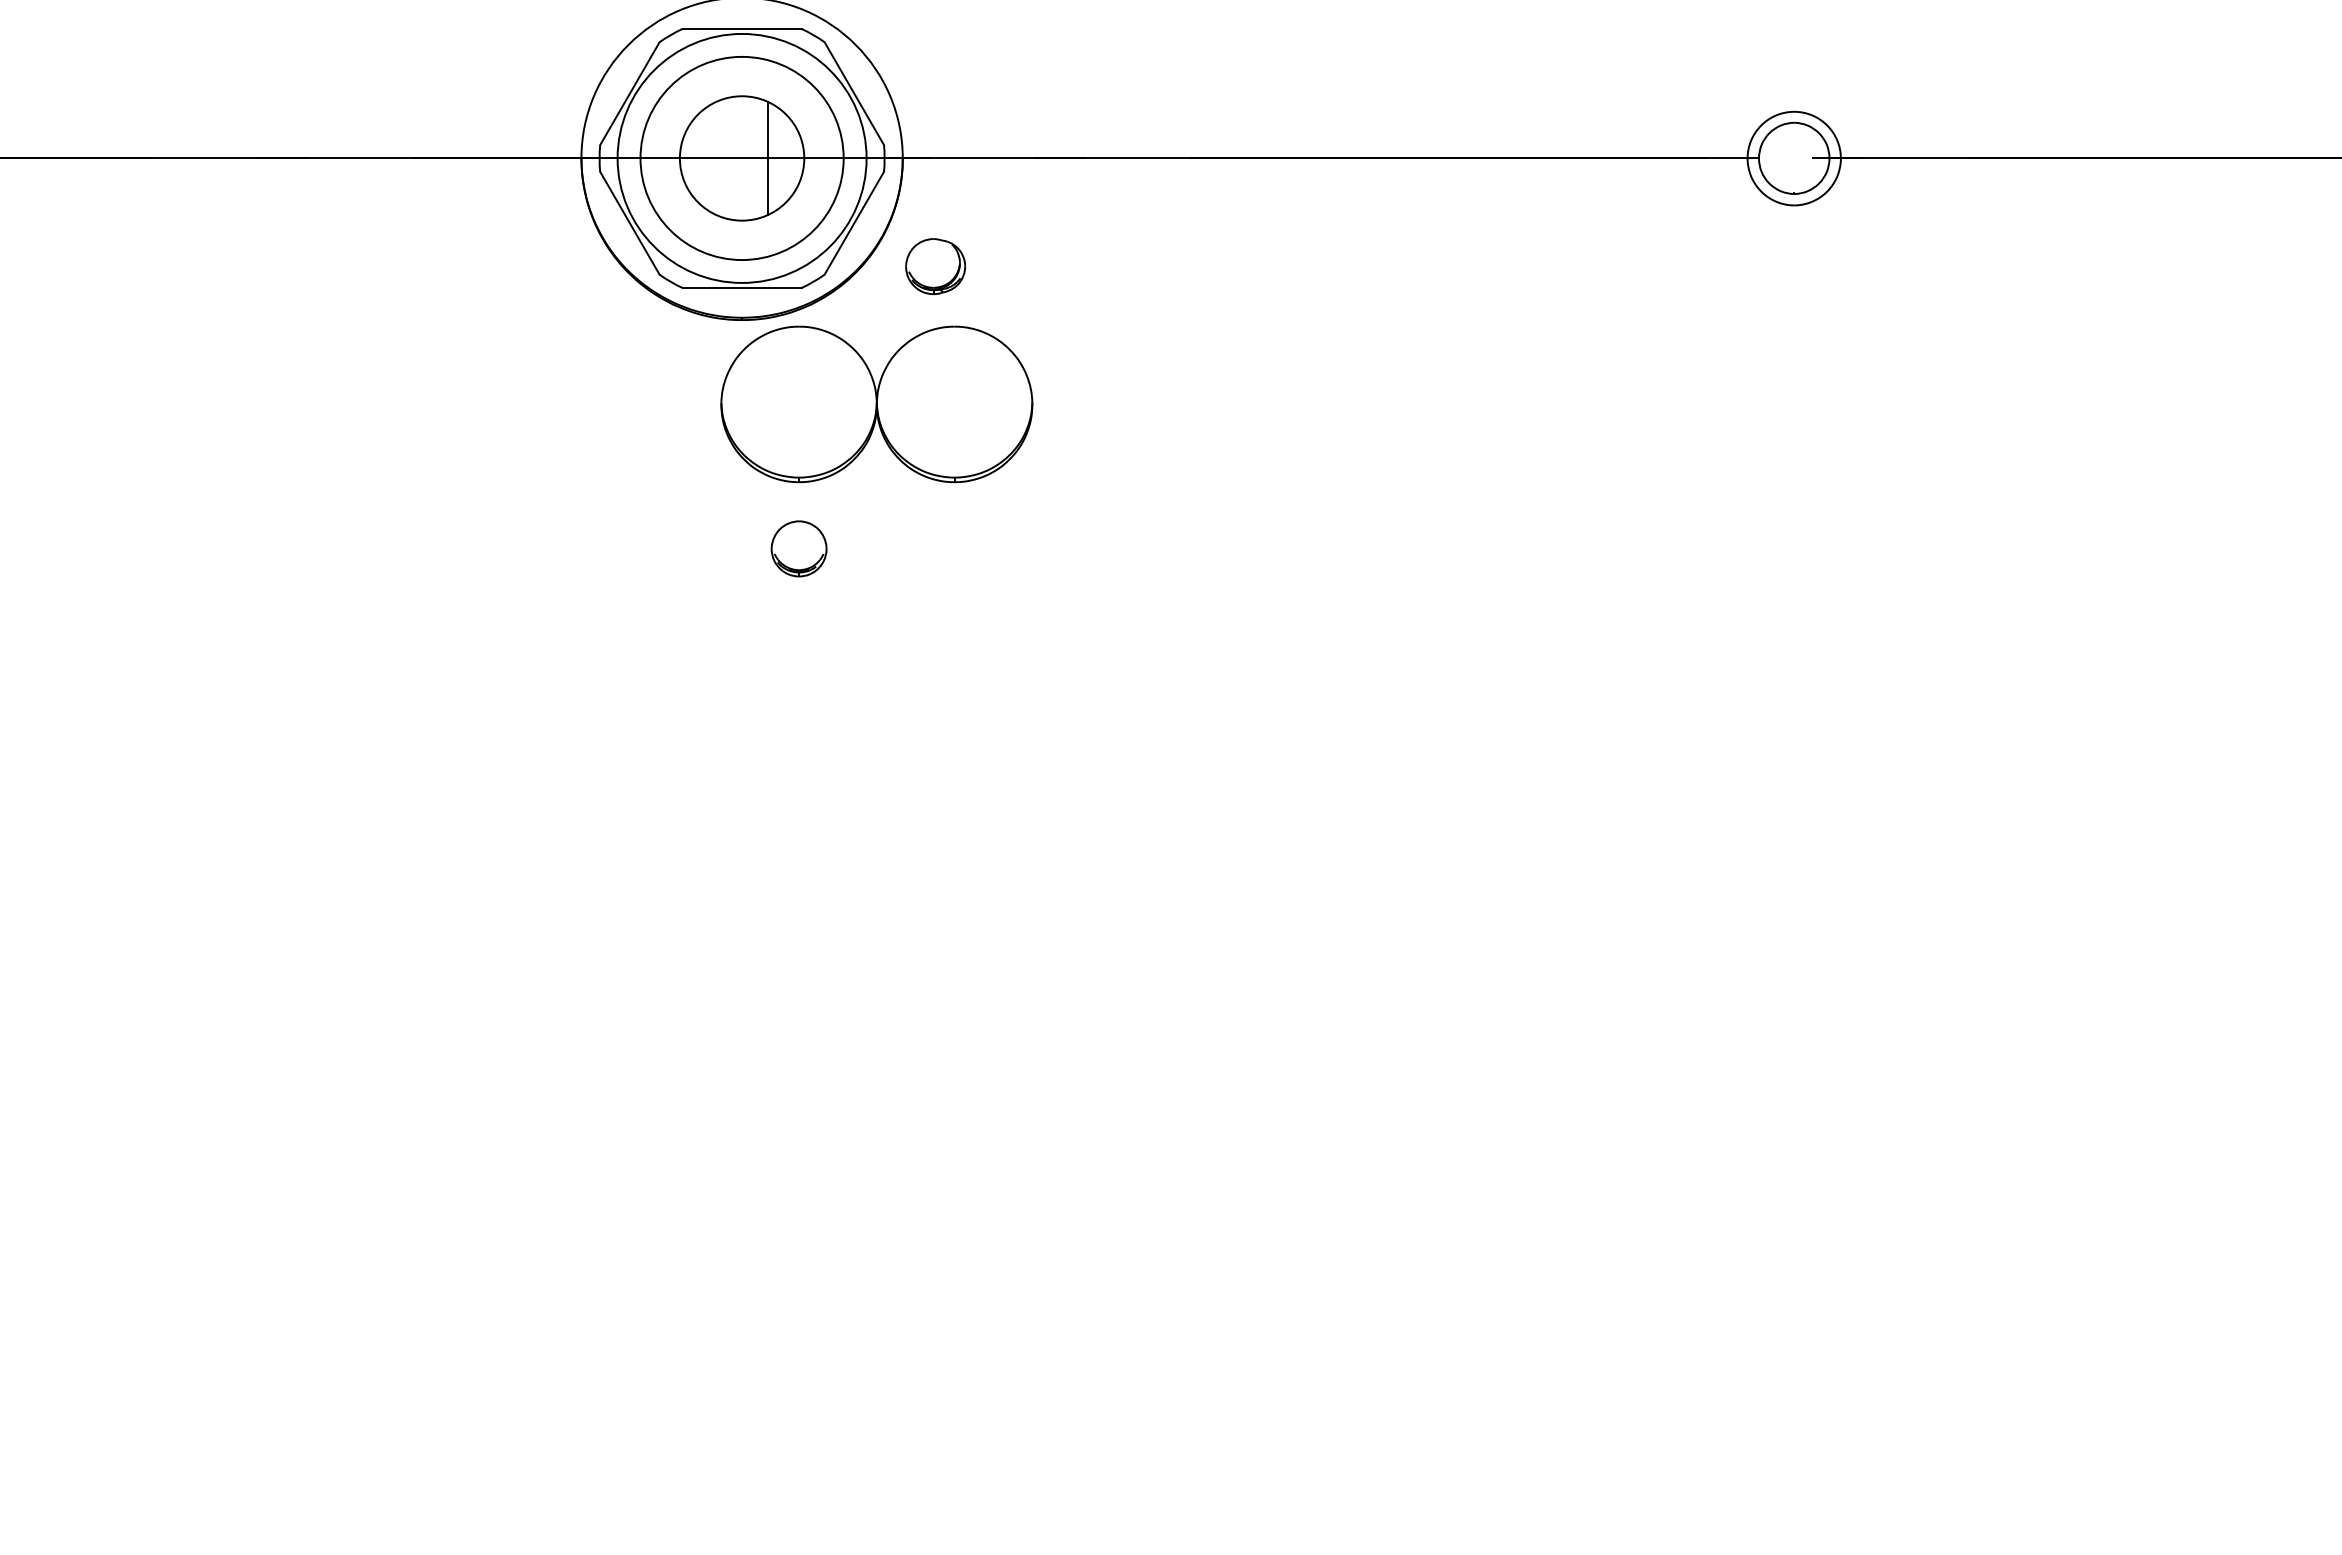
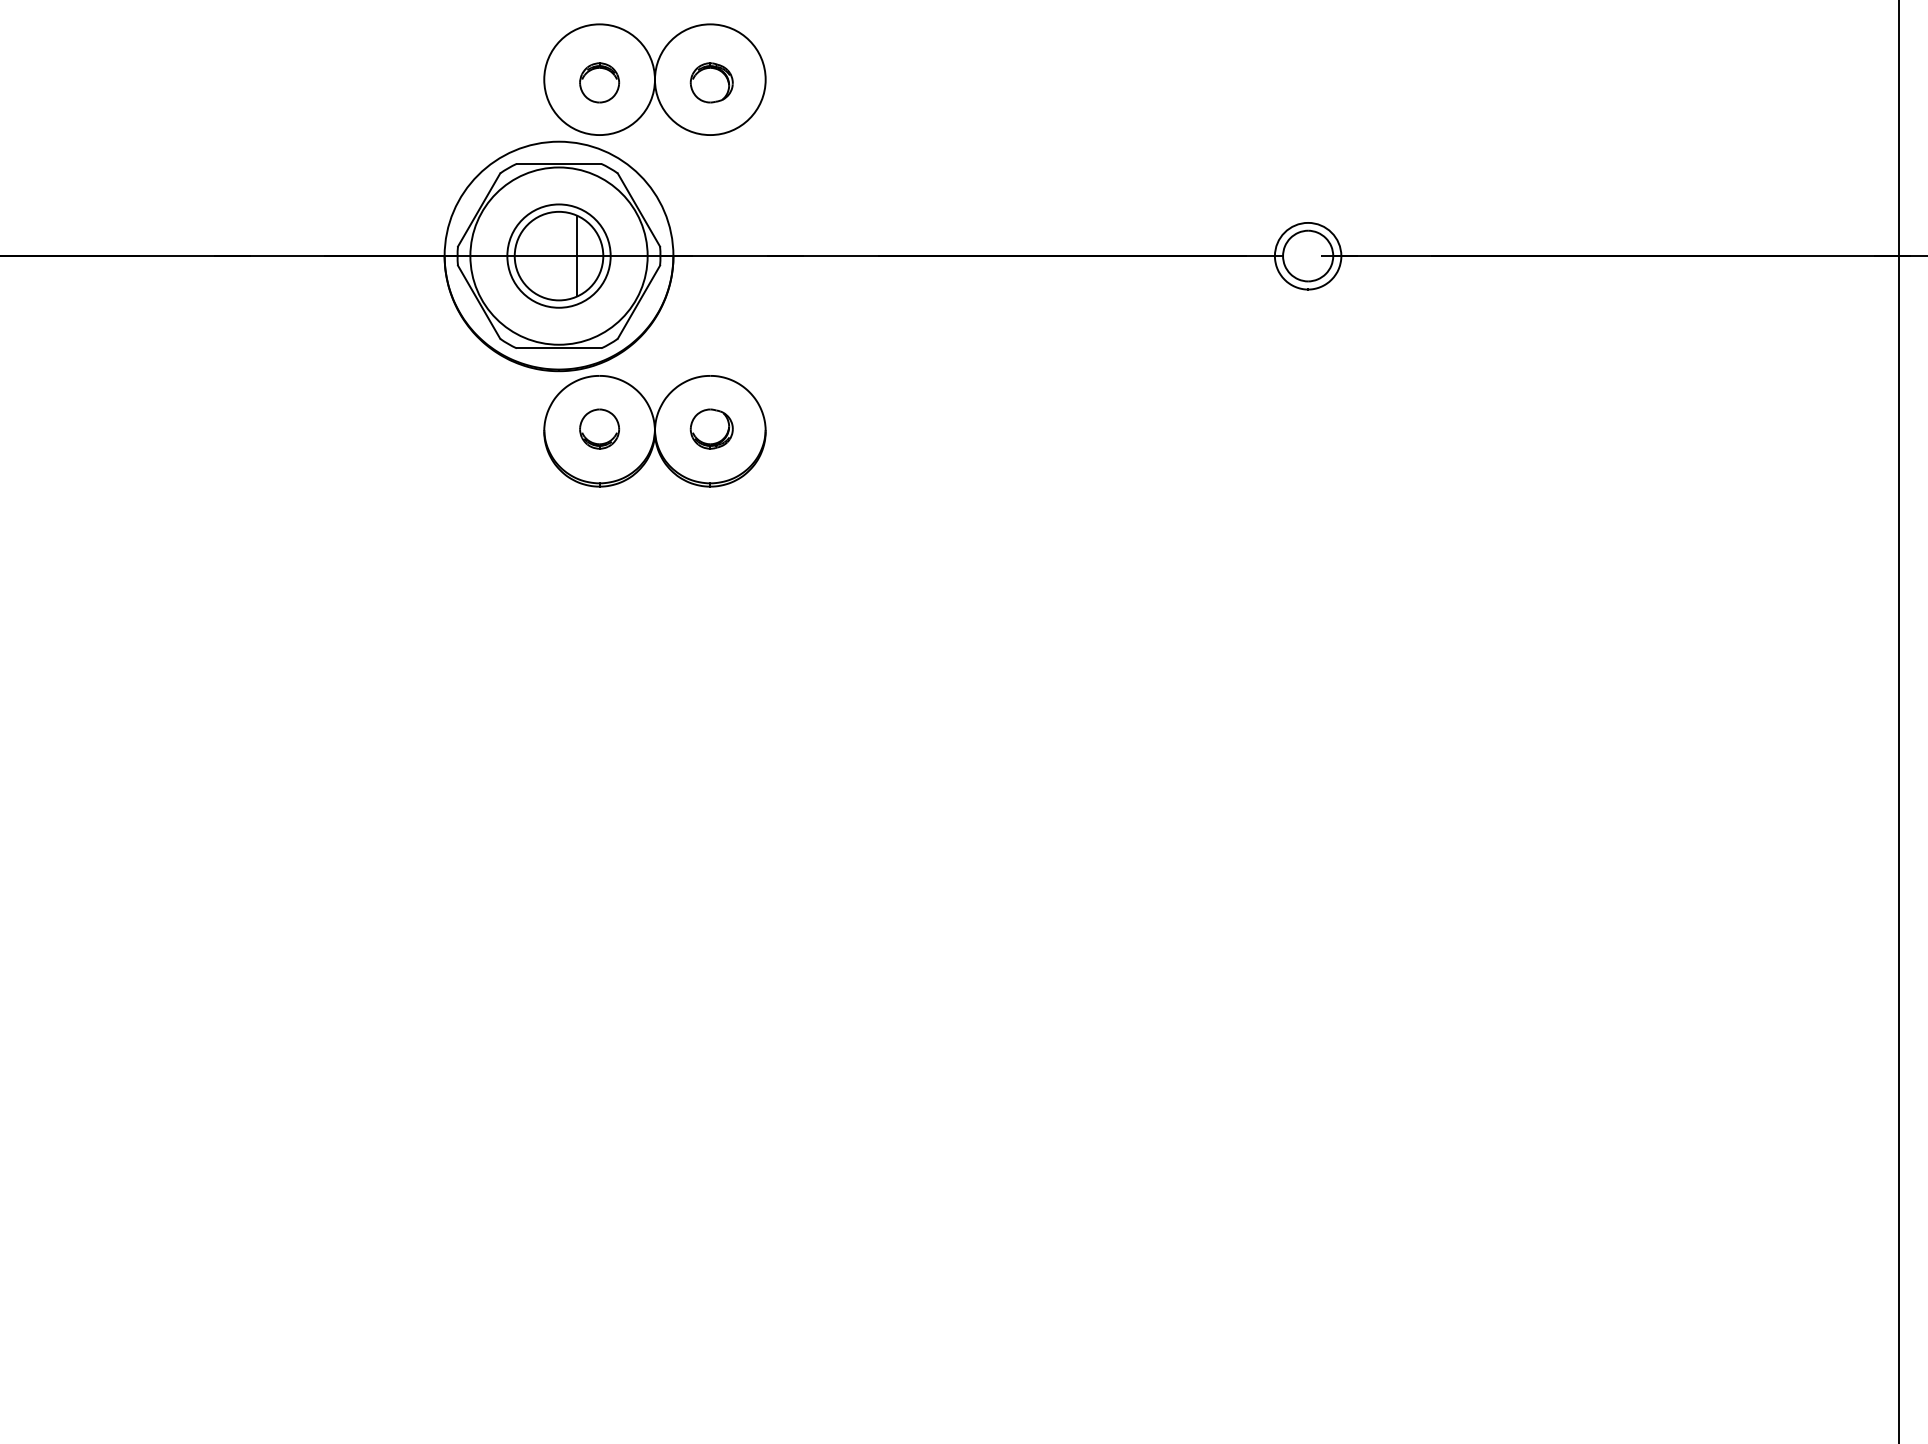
circle: (741, 157) -> (558, 255), size x0.71
part: (935, 265) -> (711, 428), moved
part: (798, 548) -> (599, 428), moved

